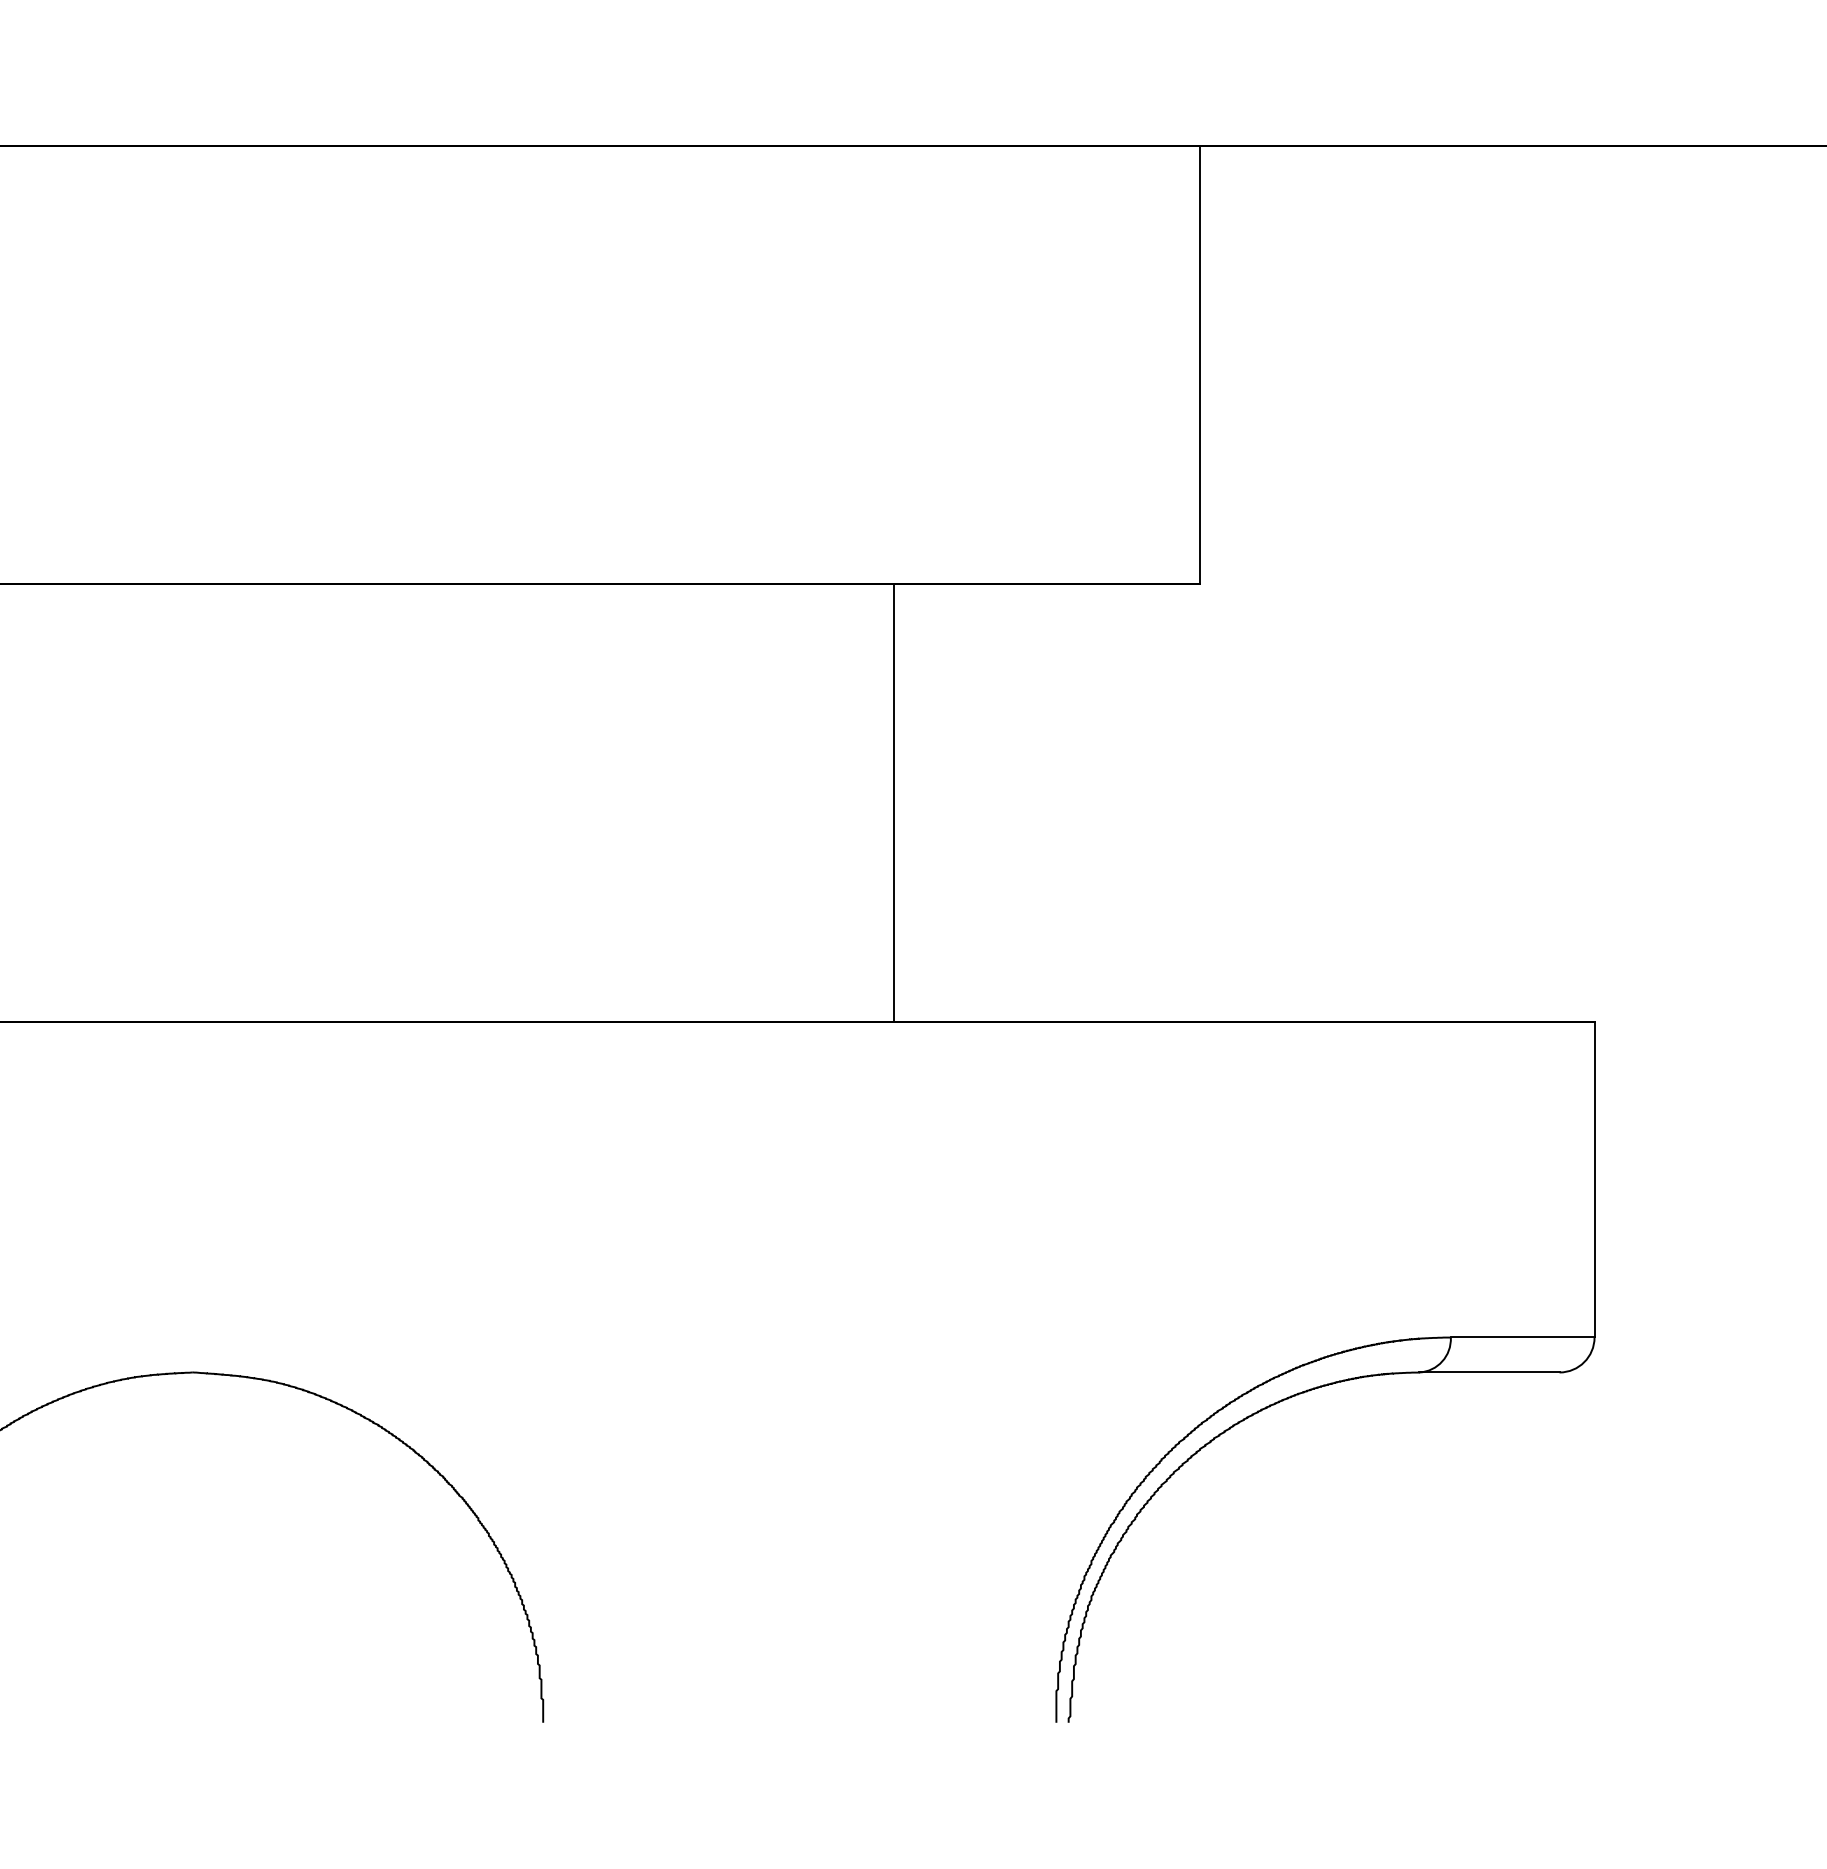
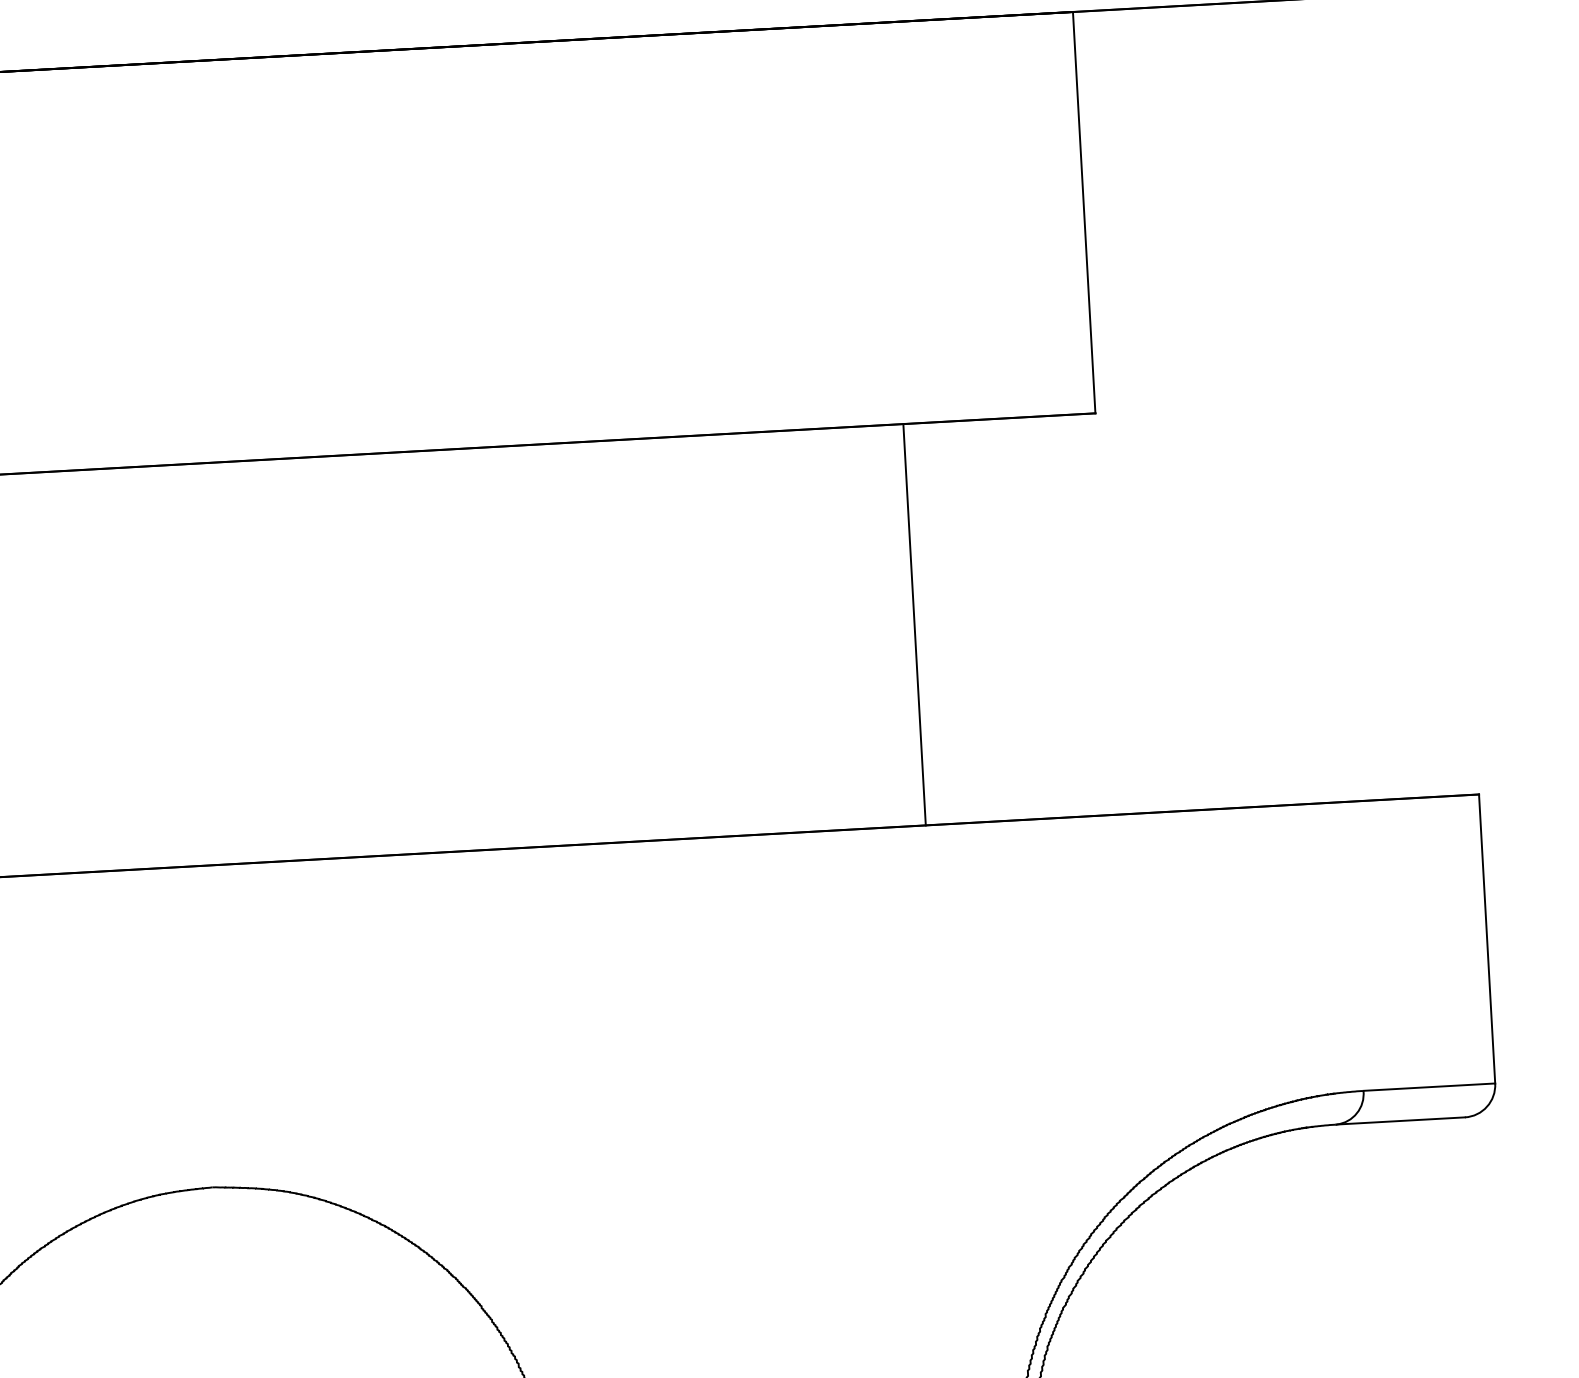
line: (893, 803) -> (914, 625), moved

